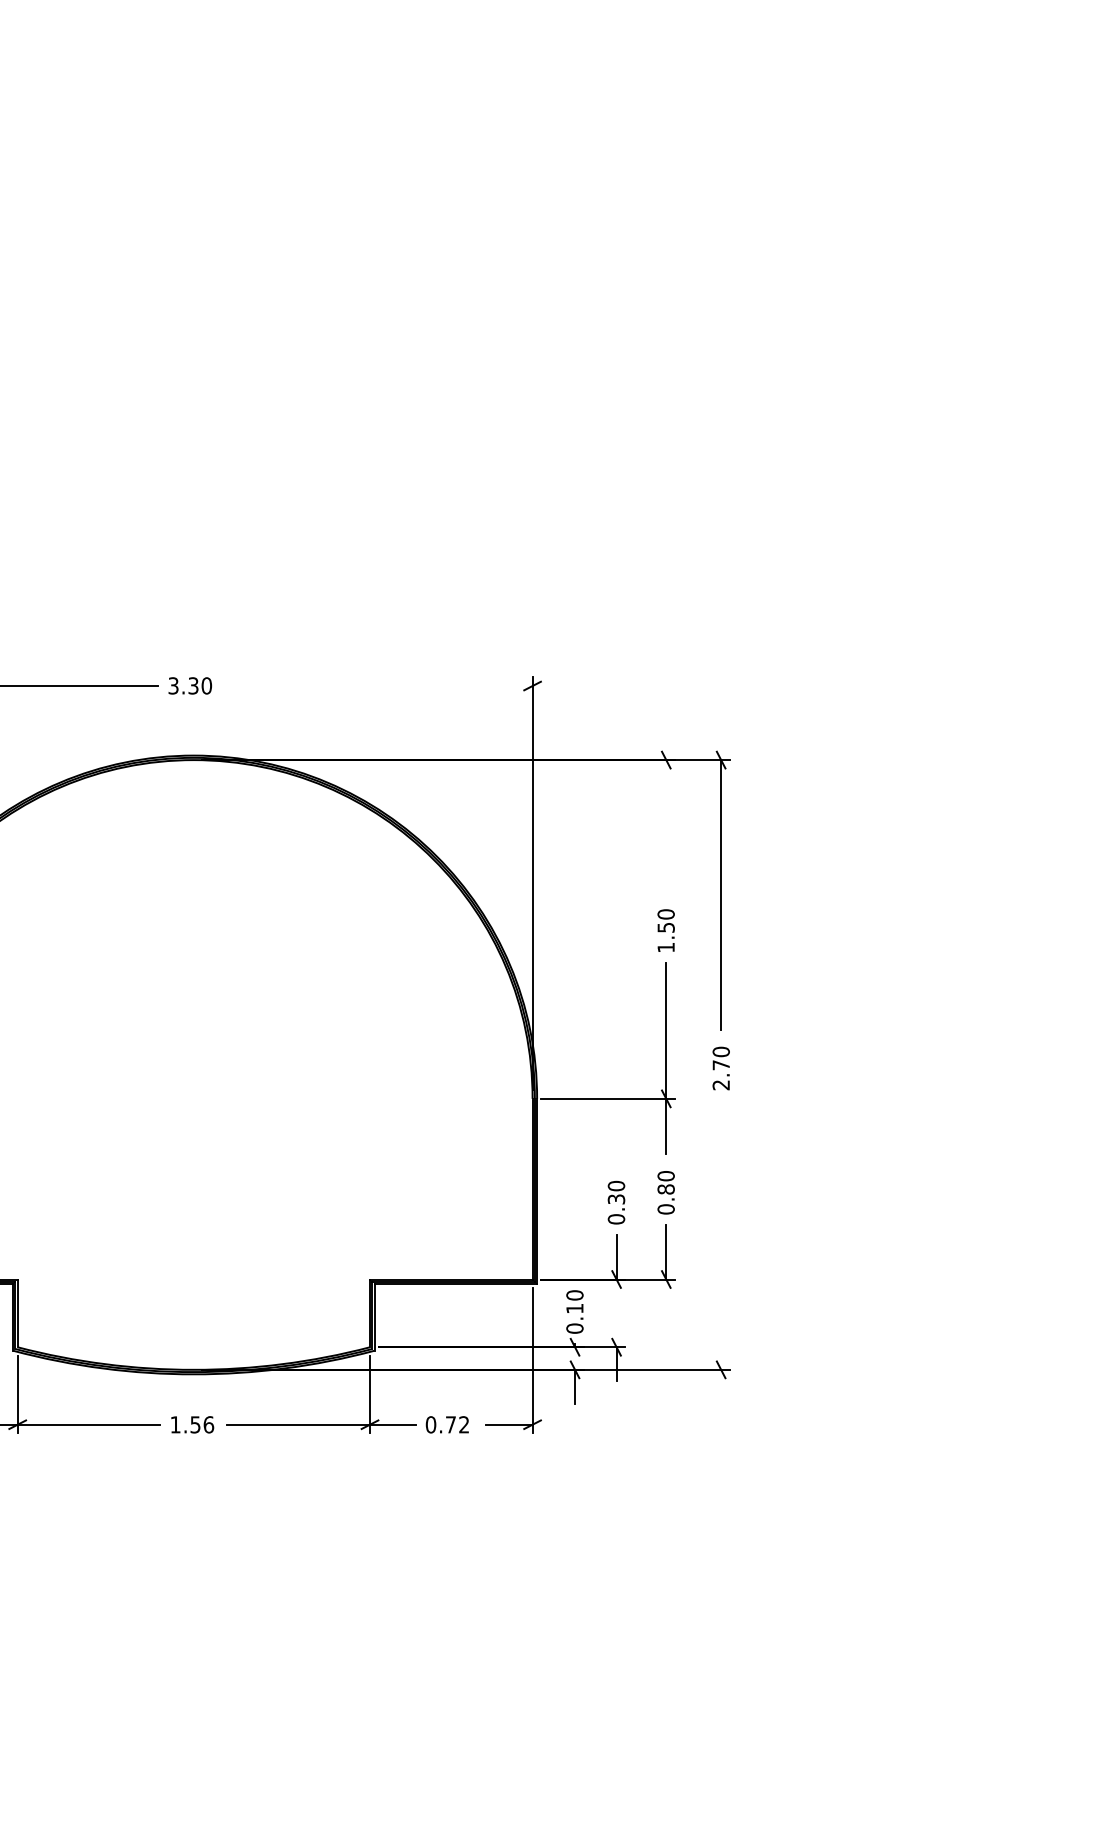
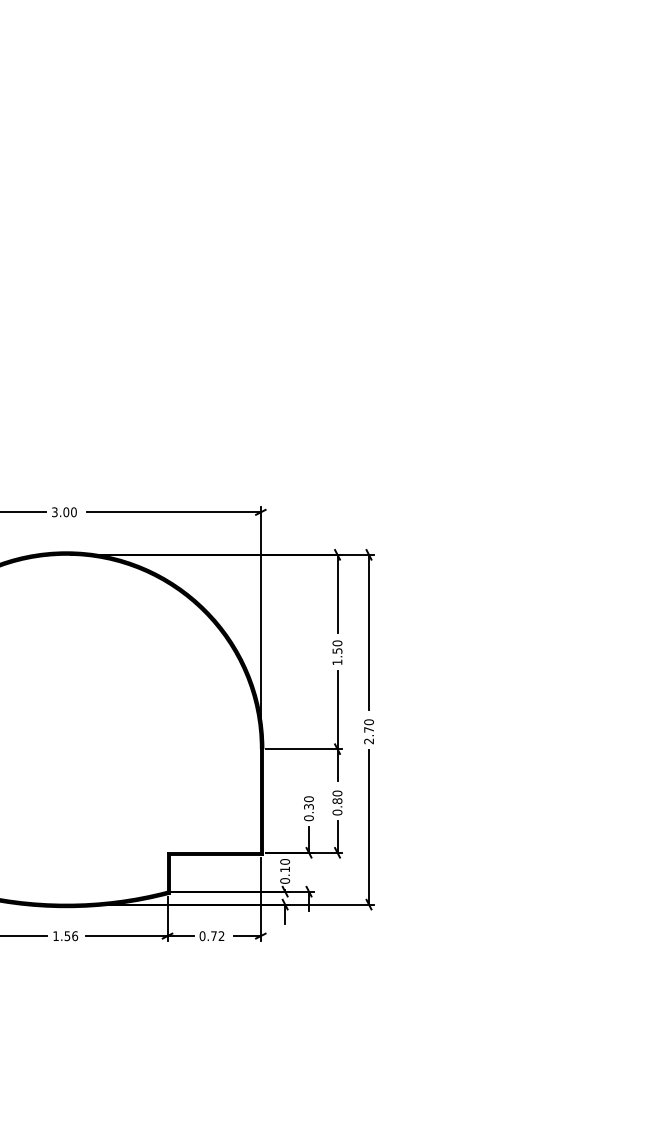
text: (193, 686) -> (66, 512), 3.30 -> 3.00
line: (380, 686) -> (173, 512), added
line: (666, 827) -> (337, 593), added
line: (722, 1235) -> (369, 827), added

